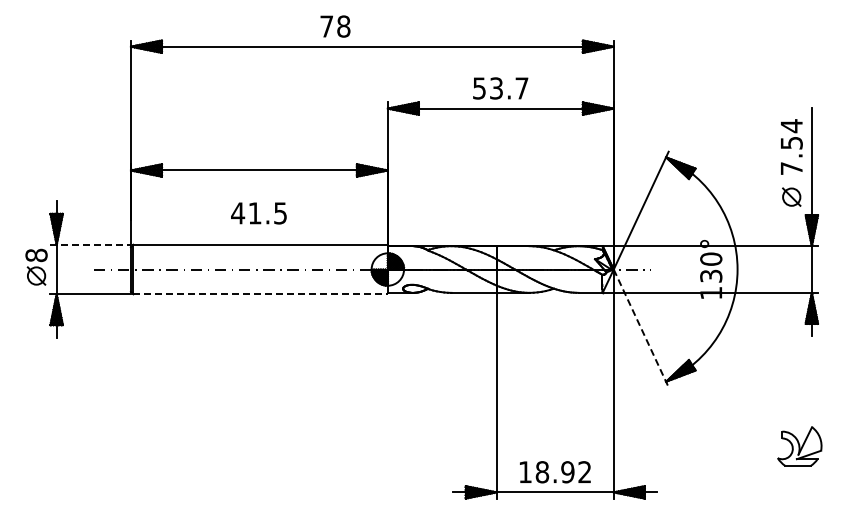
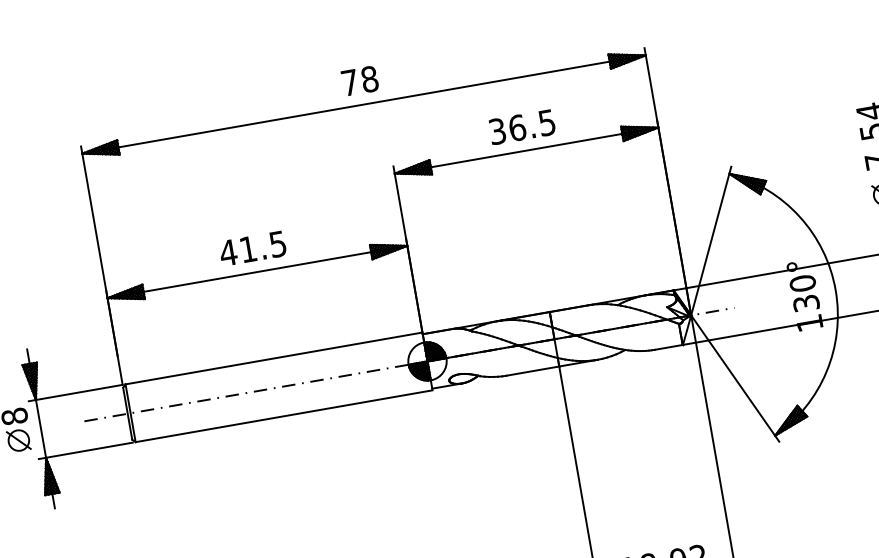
text: (335, 26) -> (360, 80), moved
text: (500, 88) -> (522, 127), 53.7 -> 36.5
text: (258, 213) -> (252, 248), moved
line: (91, 244) -> (76, 392), dashed -> solid
line: (261, 294) -> (285, 416), dashed -> solid
line: (641, 328) -> (735, 378), dashed -> solid

